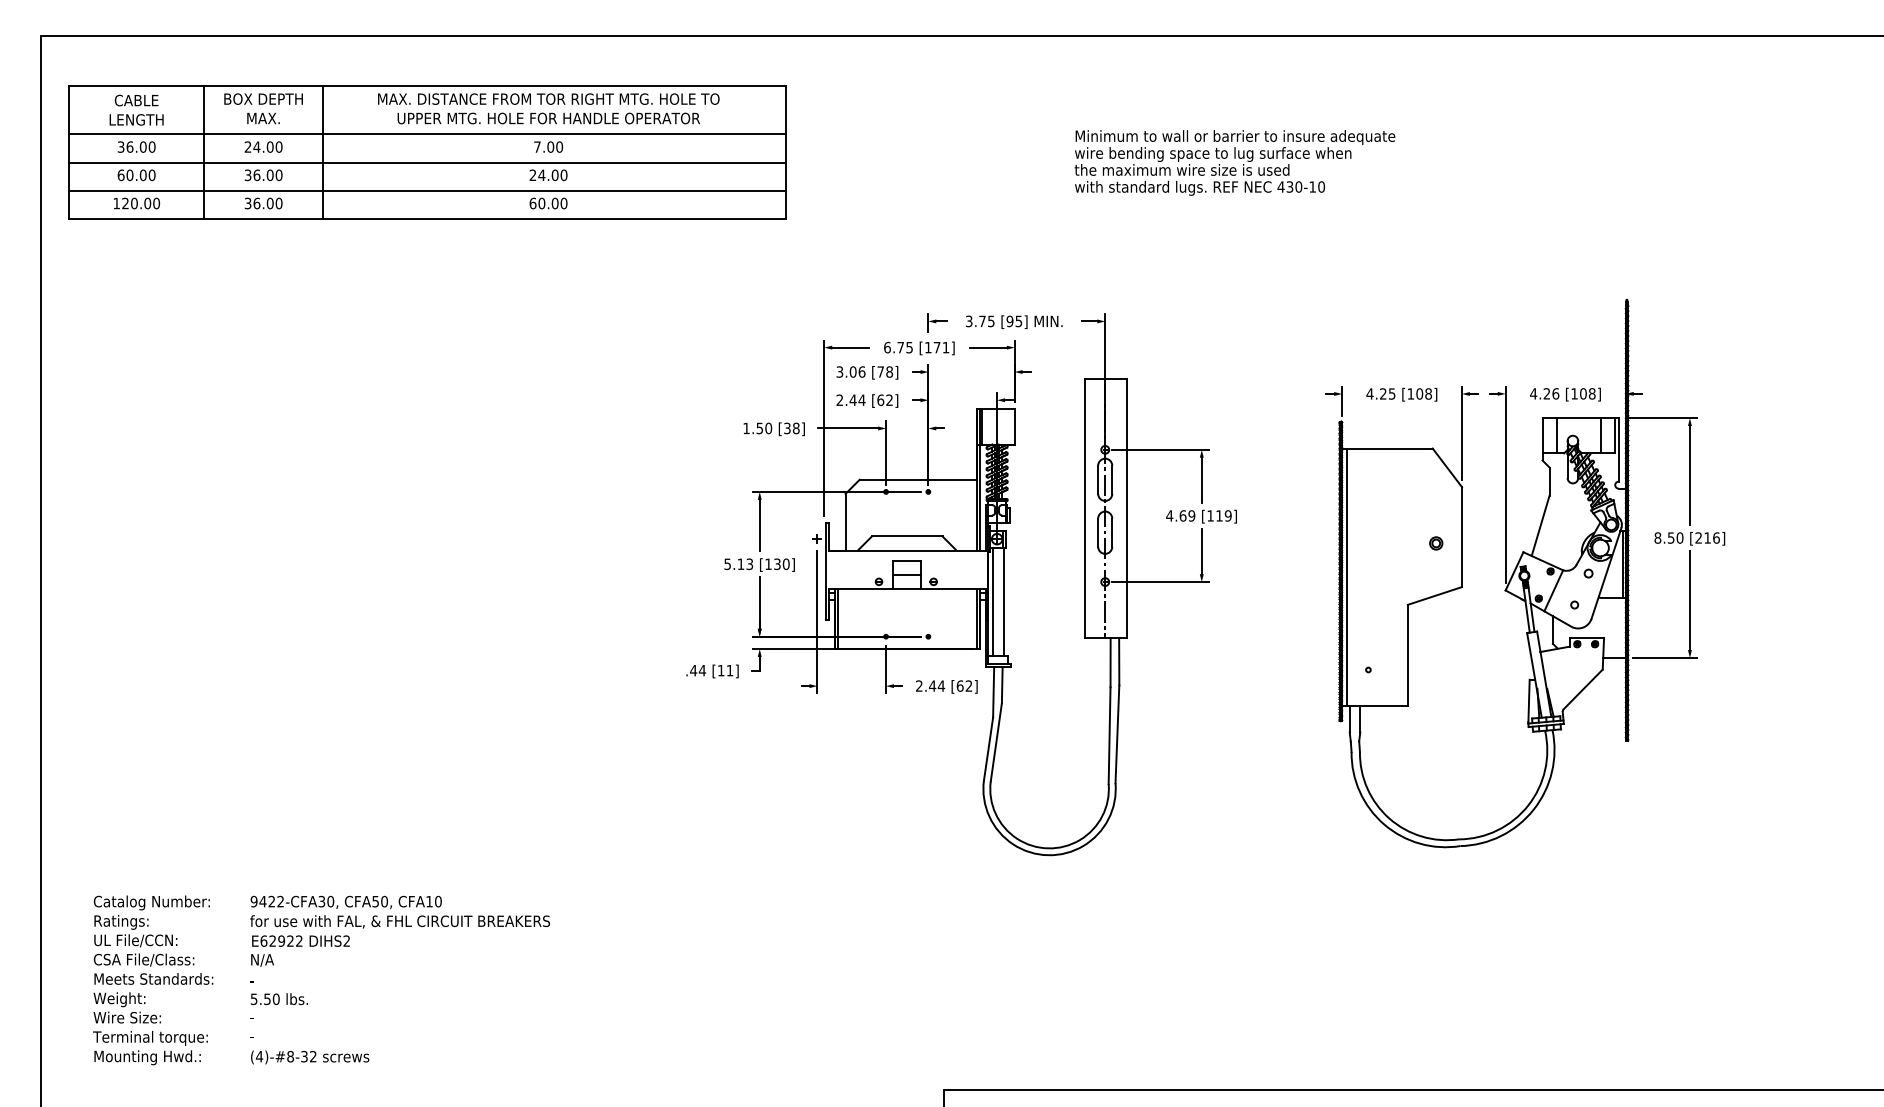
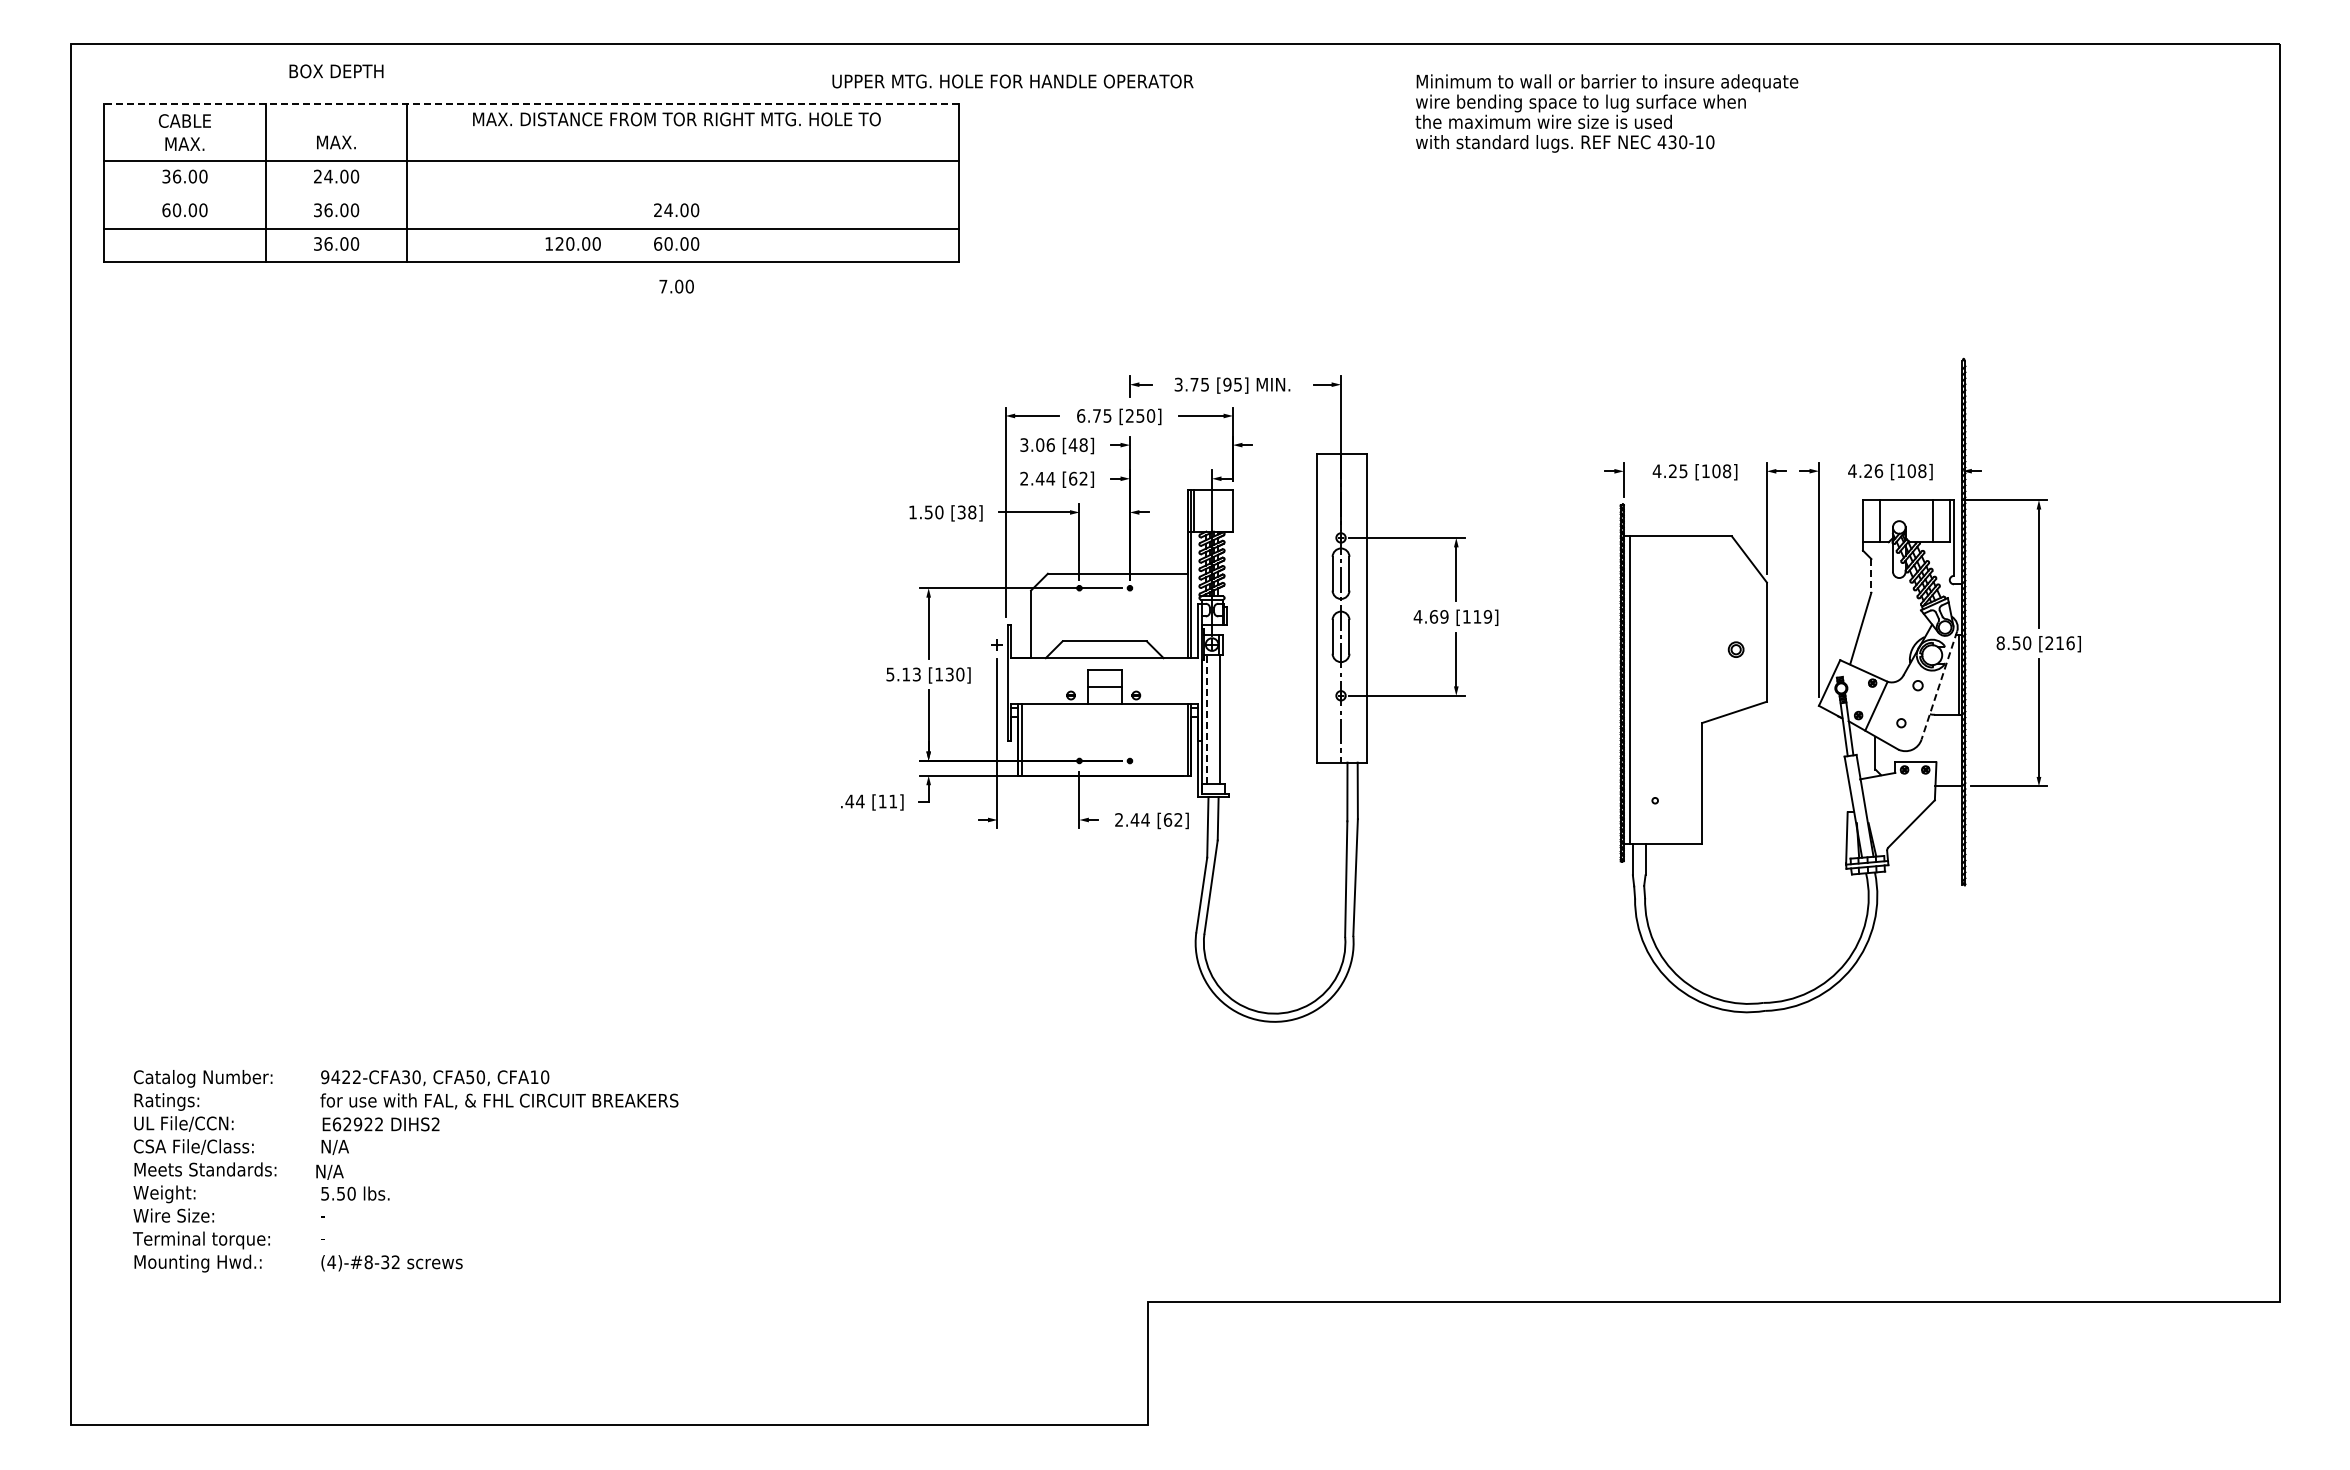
line: (426, 86) -> (531, 104), solid -> dashed
text: (263, 99) -> (336, 71), moved
text: (548, 118) -> (1012, 81), moved
text: (136, 120) -> (184, 144), LENGTH -> MAX.
text: (548, 147) -> (676, 286), moved
line: (426, 162) -> (531, 195), removed
text: (1234, 162) -> (1606, 113), moved
text: (136, 203) -> (572, 243), moved
text: (937, 347) -> (1140, 415), [171] -> [250]
text: (880, 371) -> (1072, 444), [78] -> [48]
line: (1549, 481) -> (1871, 575), solid -> dashed
line: (1606, 573) -> (1939, 685), solid -> dashed
line: (992, 601) -> (1206, 719), solid -> dashed
text: (257, 980) -> (329, 1171), - -> N/A

